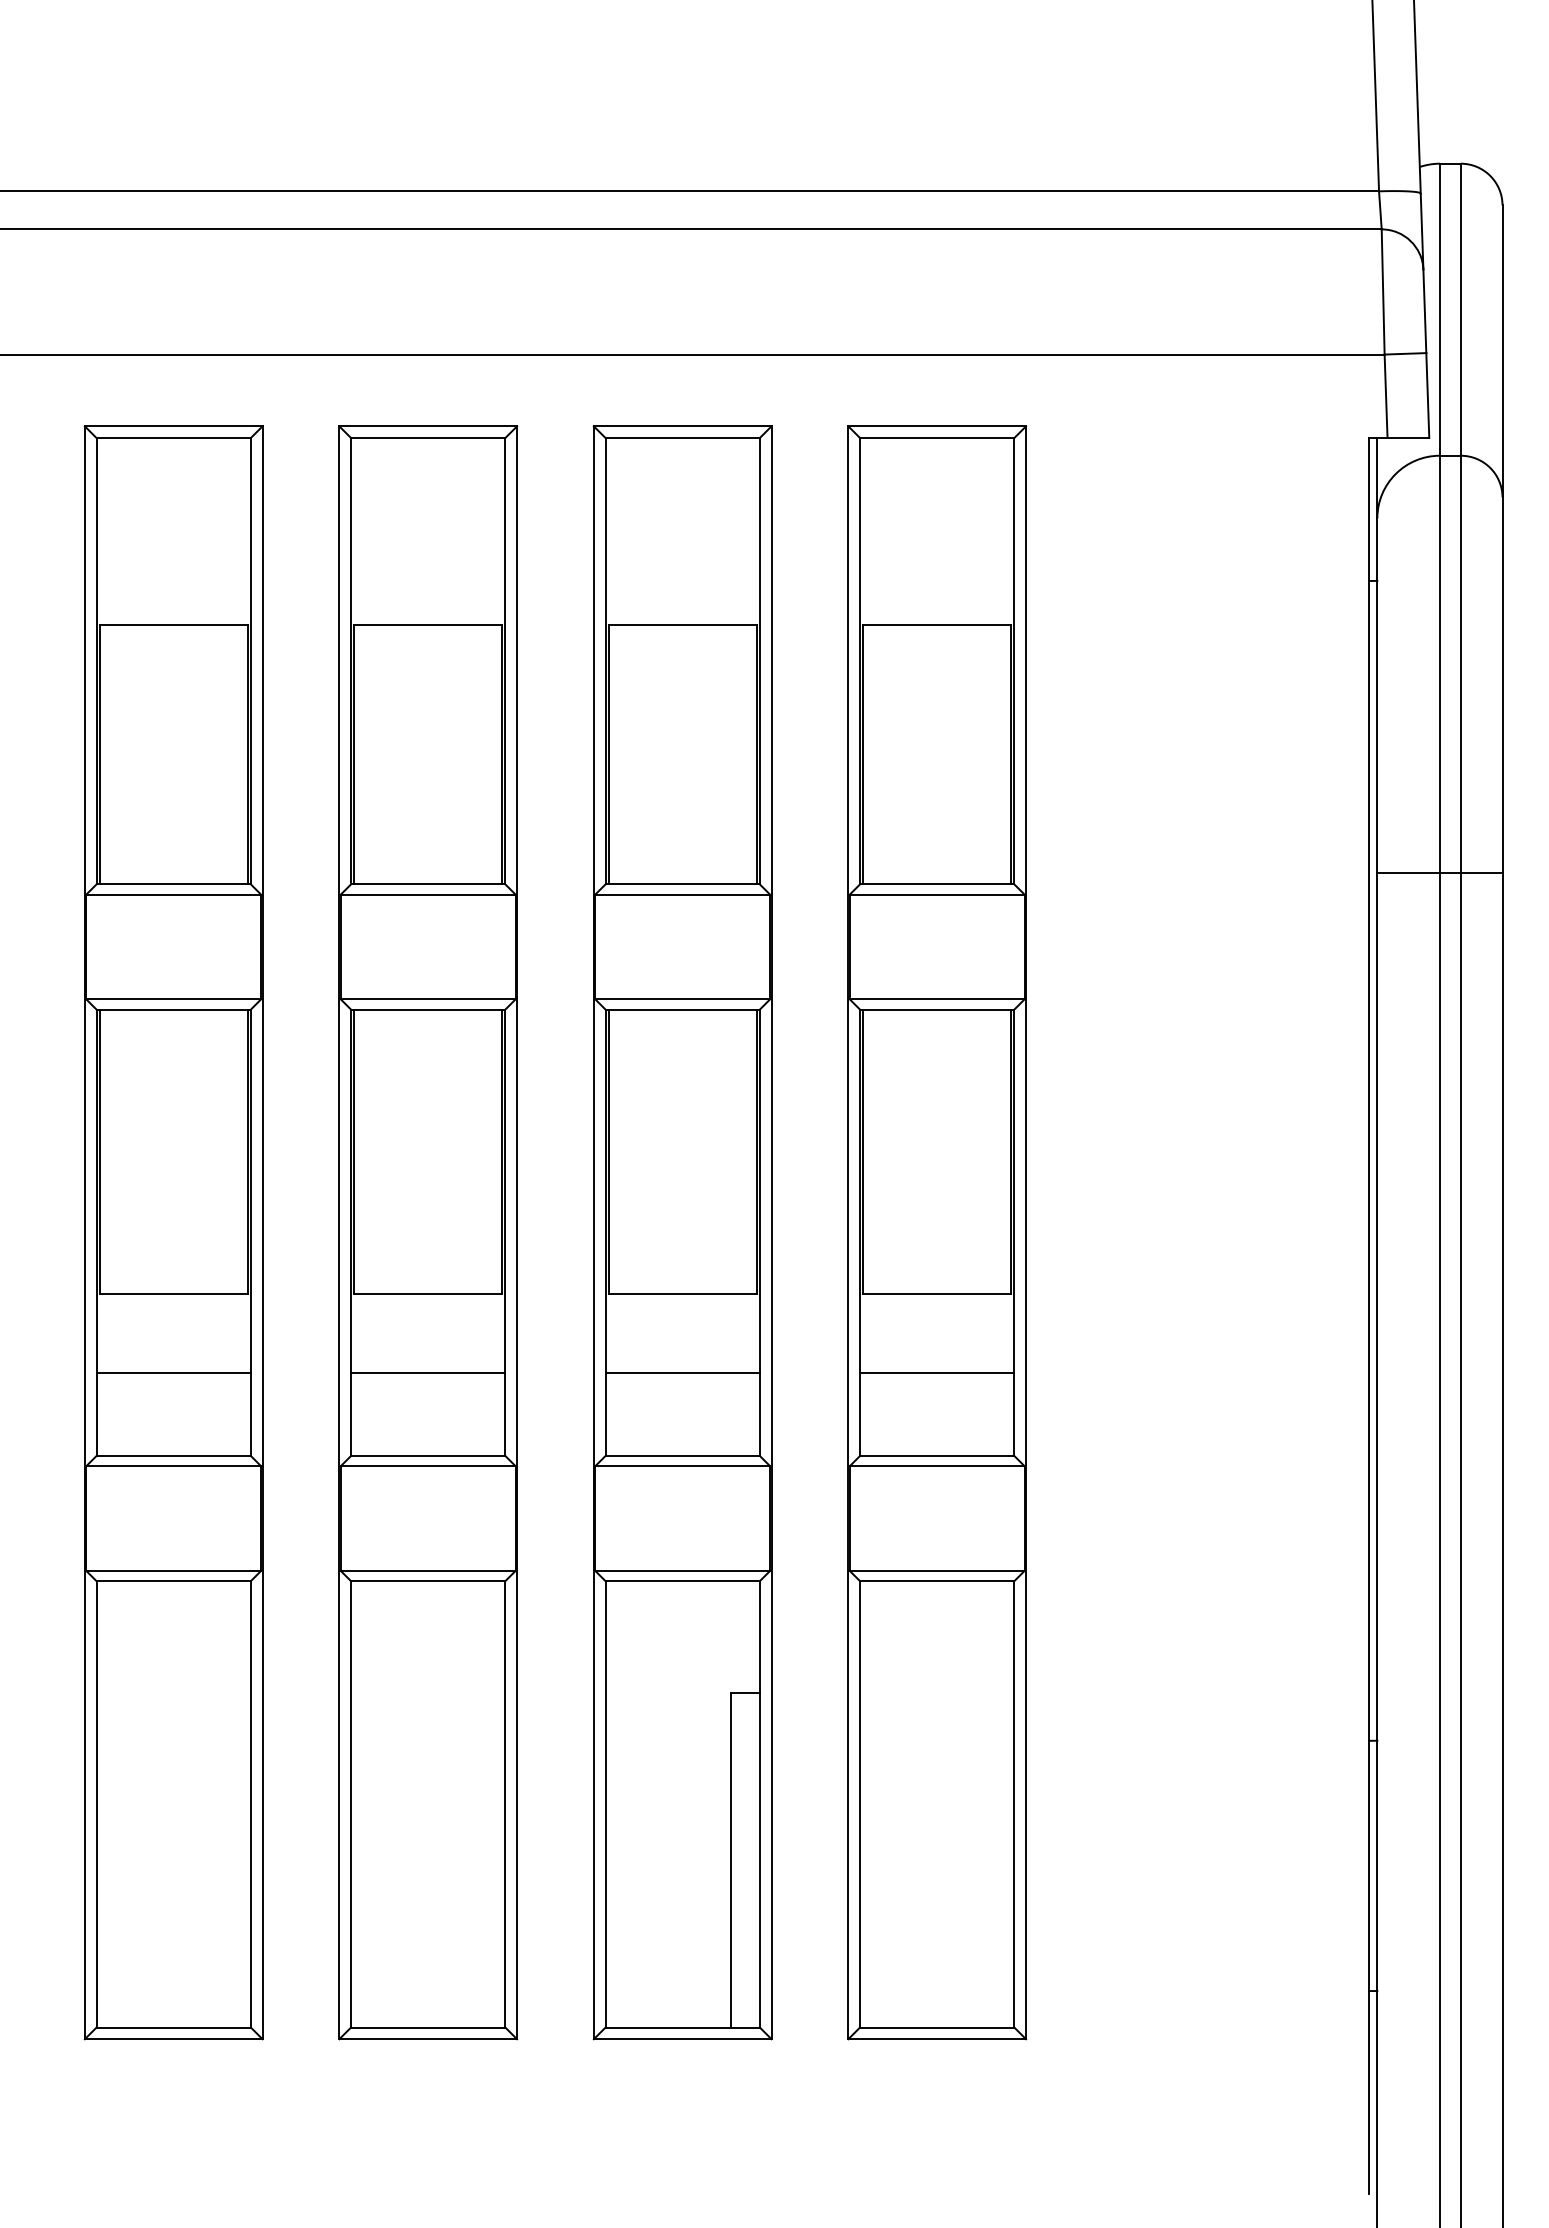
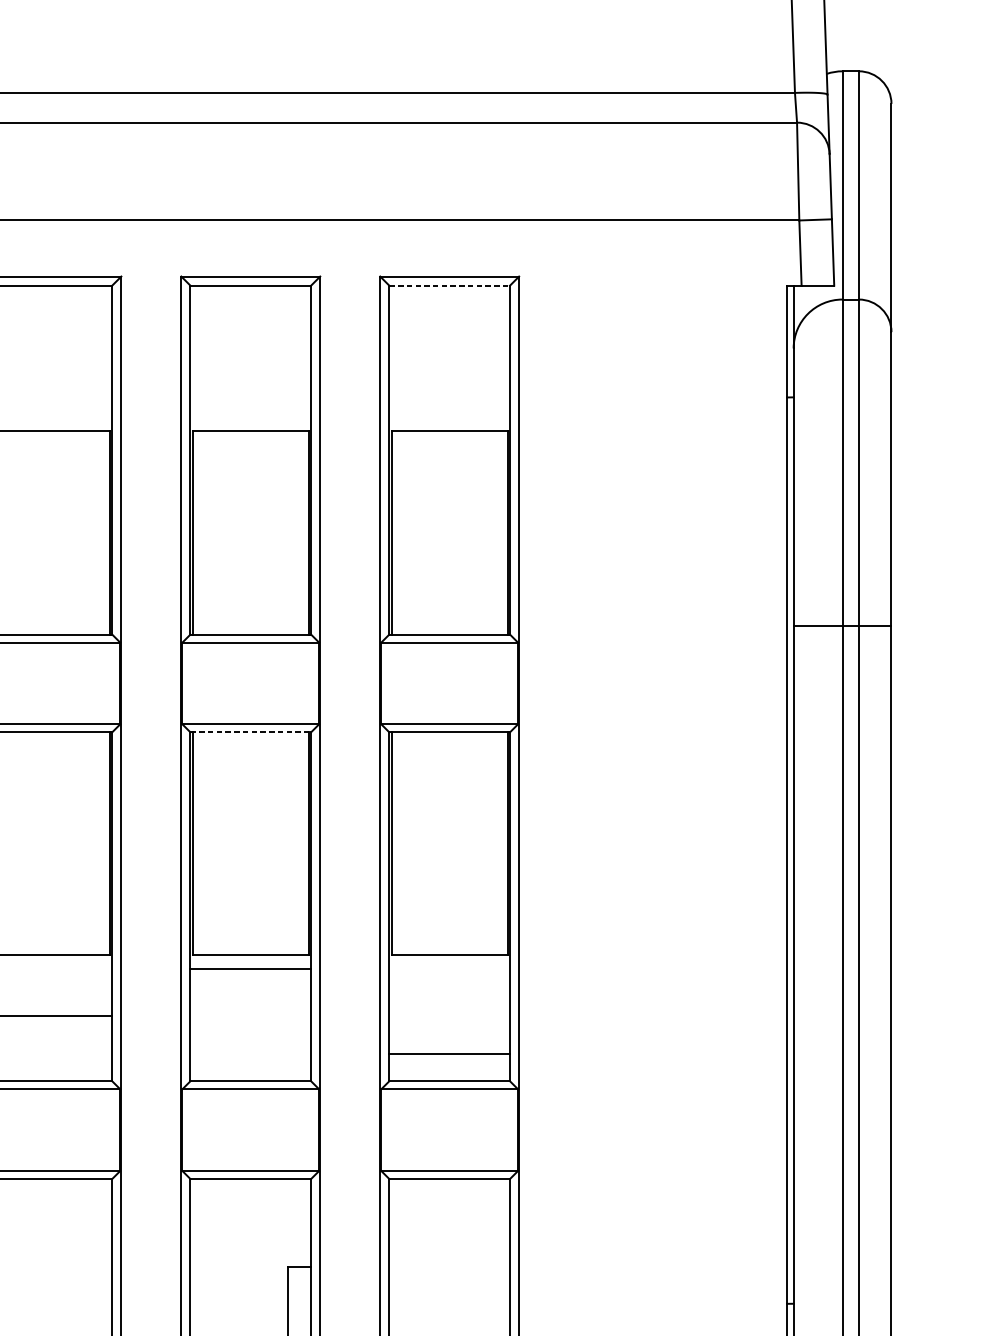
line: (937, 438) -> (449, 286), solid -> dashed
line: (683, 1009) -> (251, 732), solid -> dashed
line: (682, 1372) -> (250, 969), moved
line: (937, 1372) -> (449, 1054), moved

